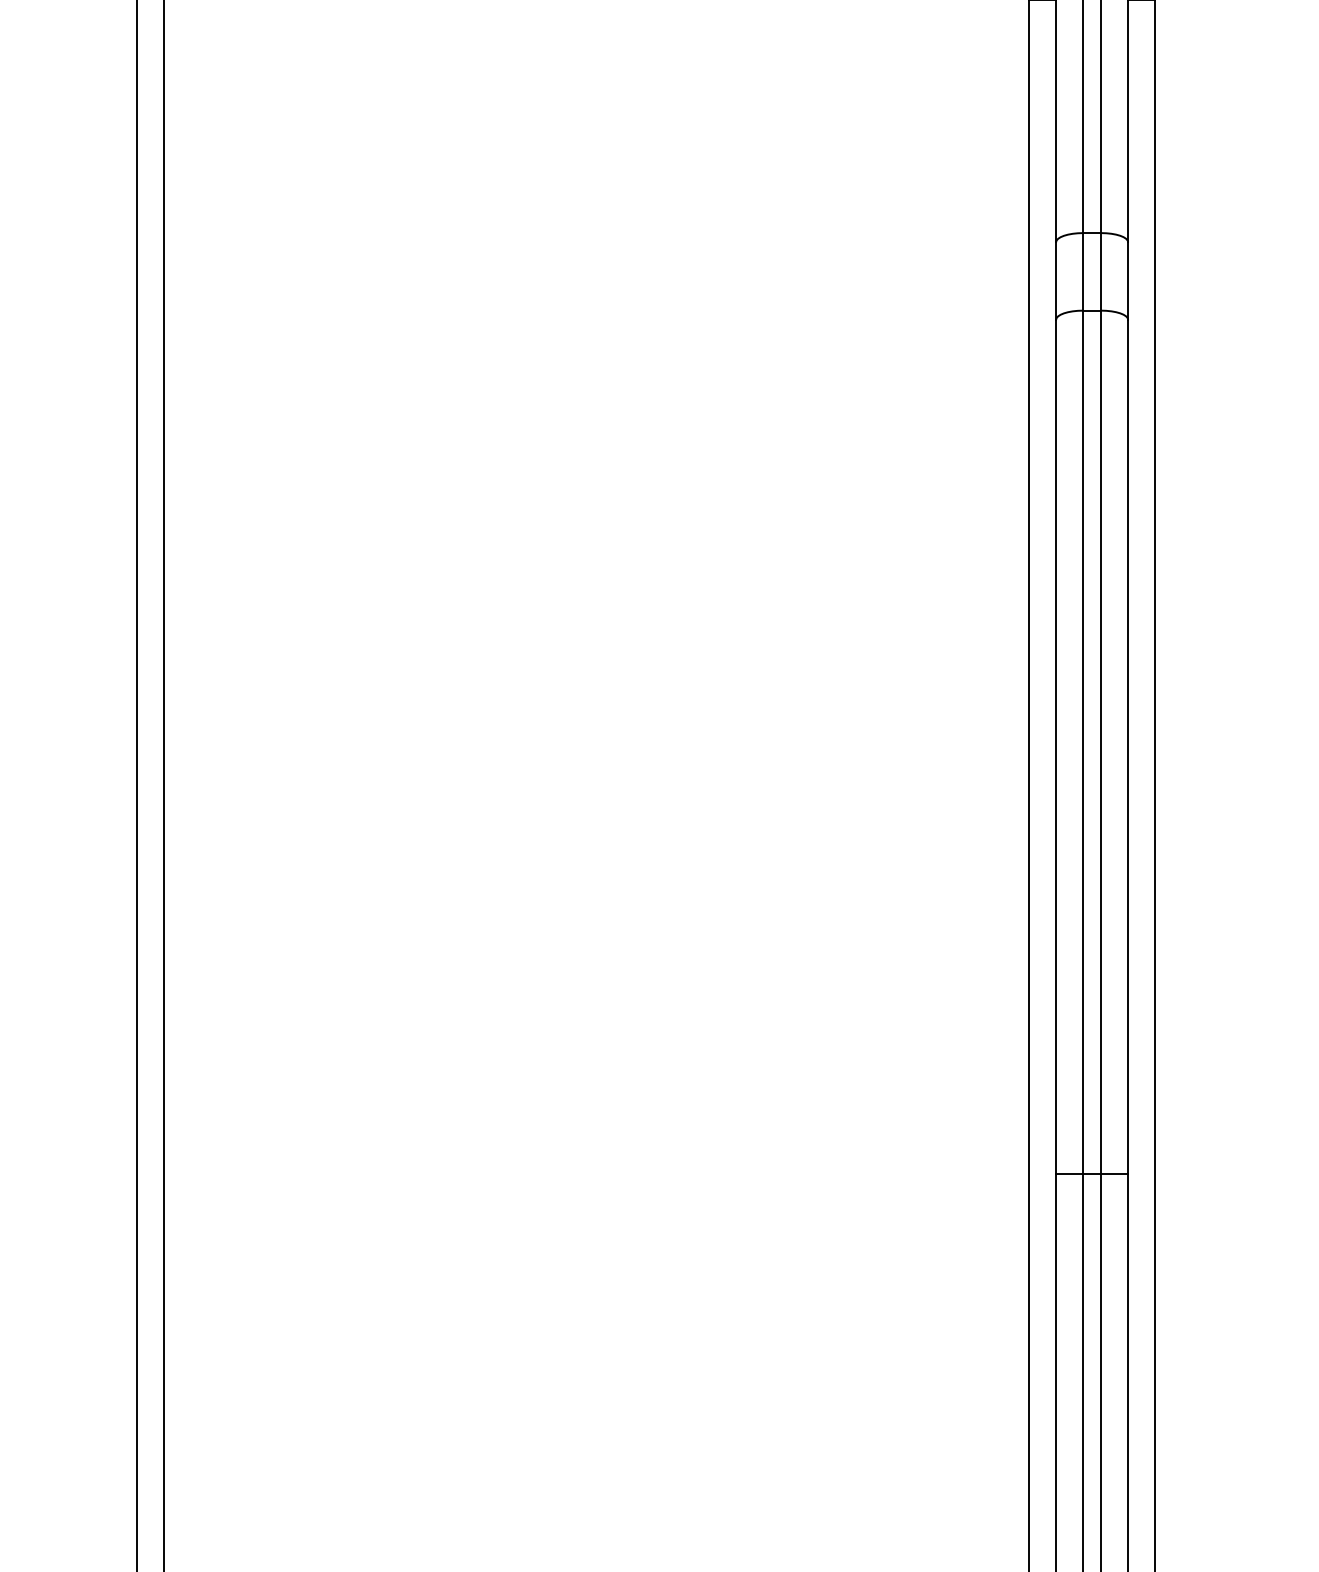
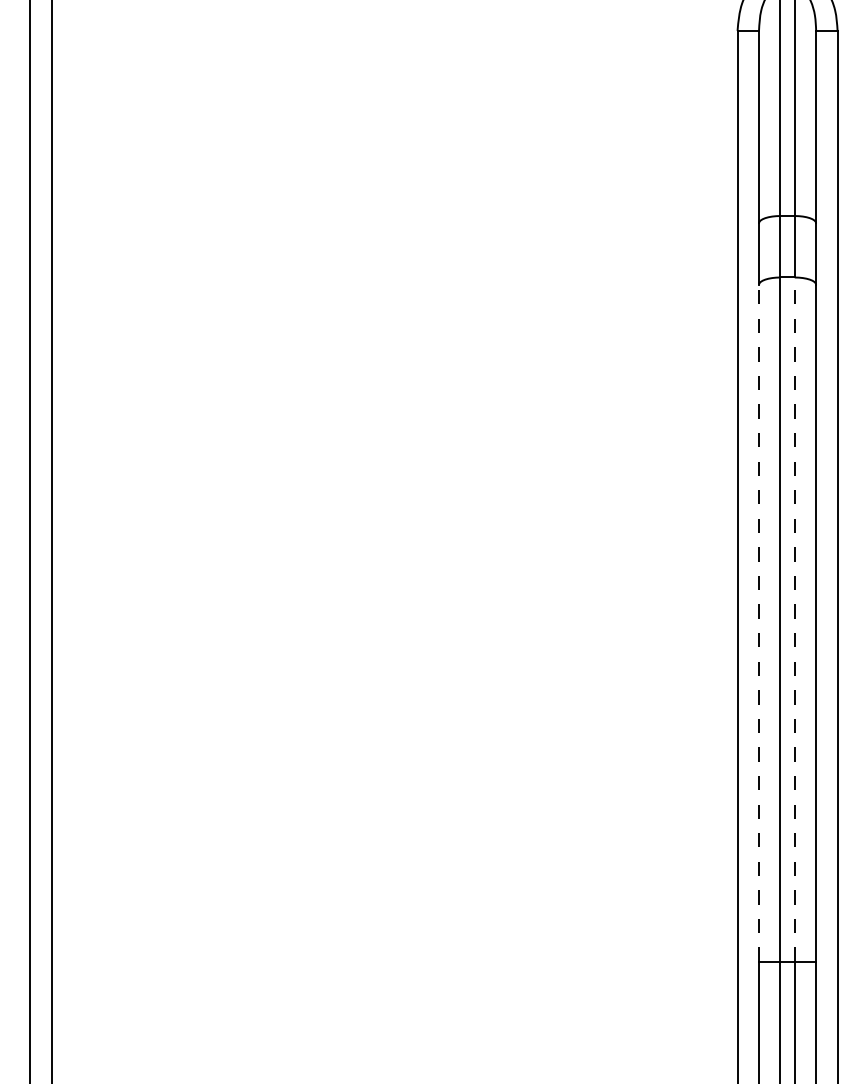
line: (1101, 742) -> (795, 619), solid -> dashed
line: (1056, 746) -> (759, 622), solid -> dashed

